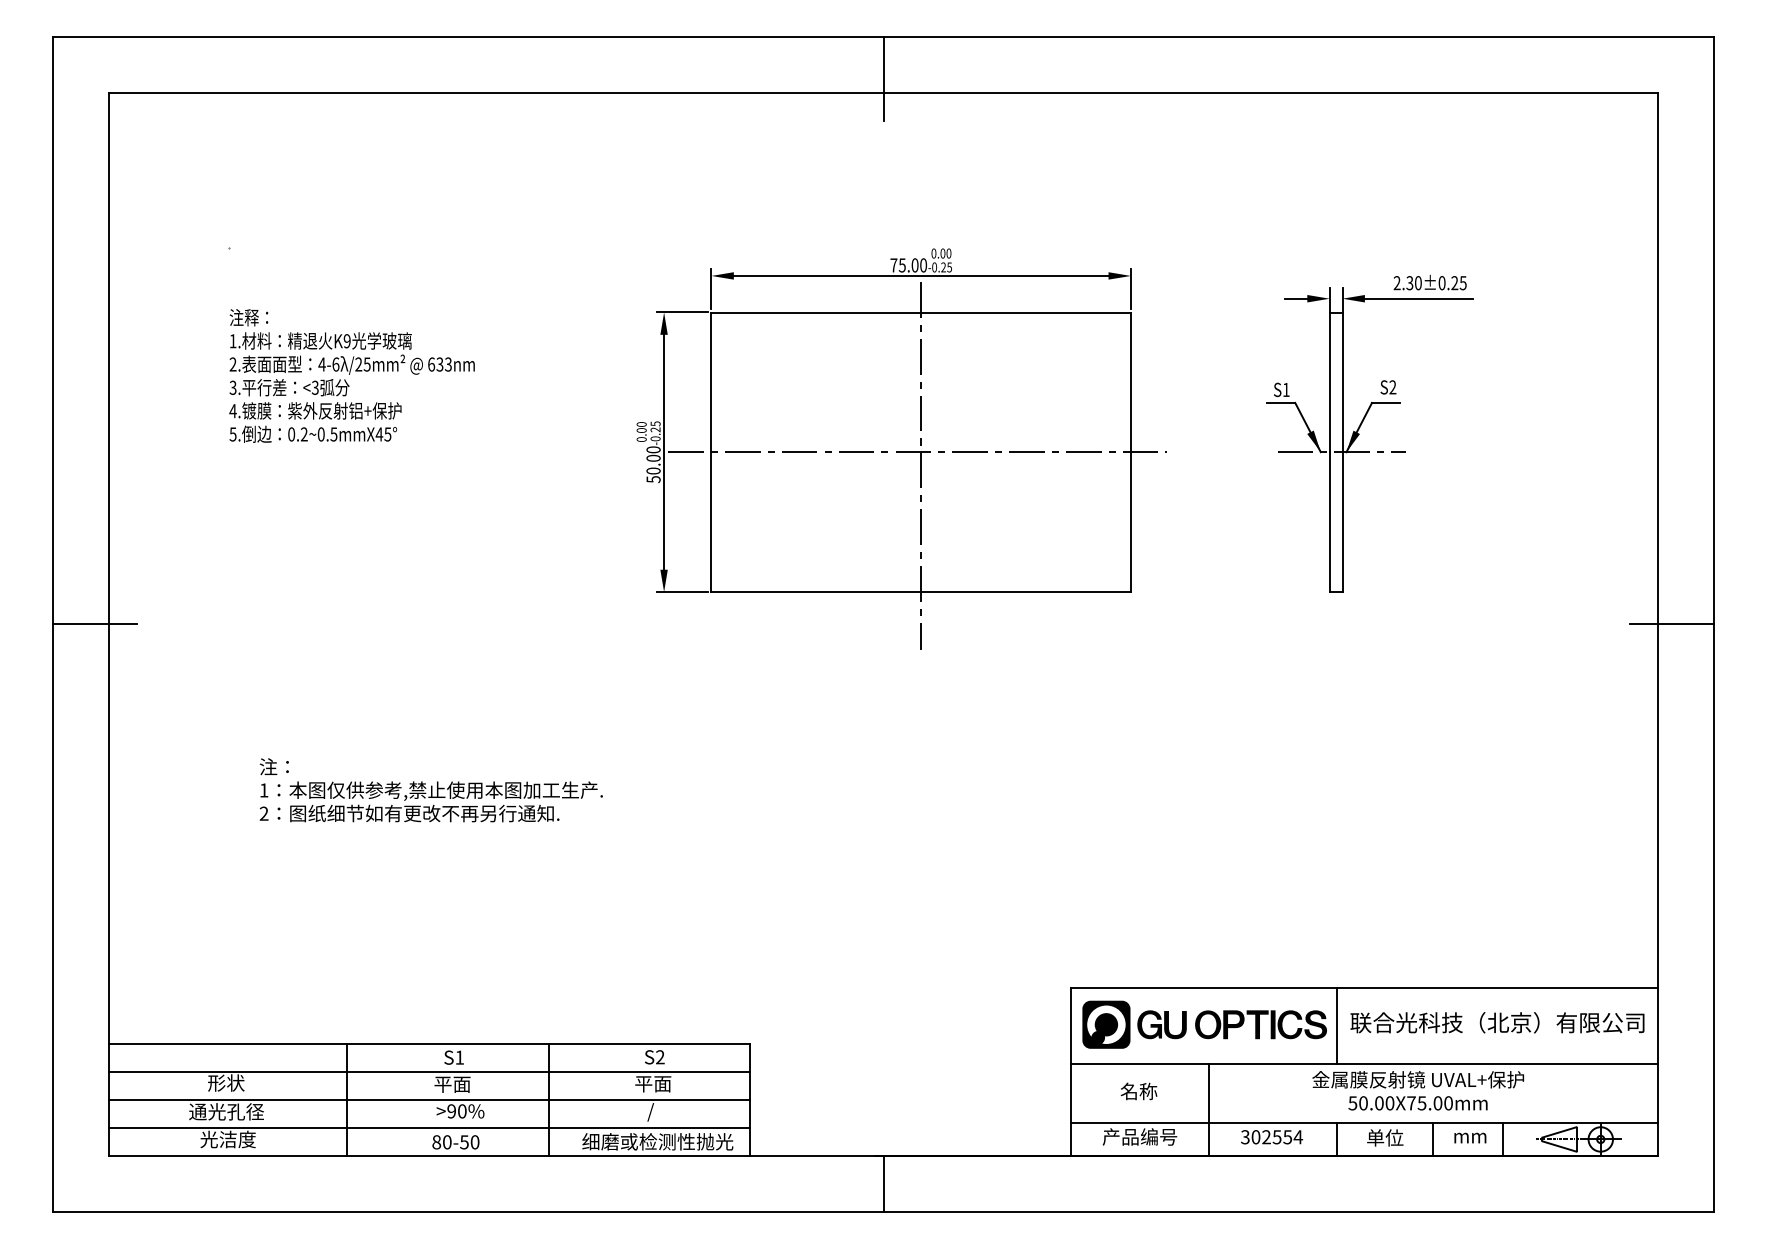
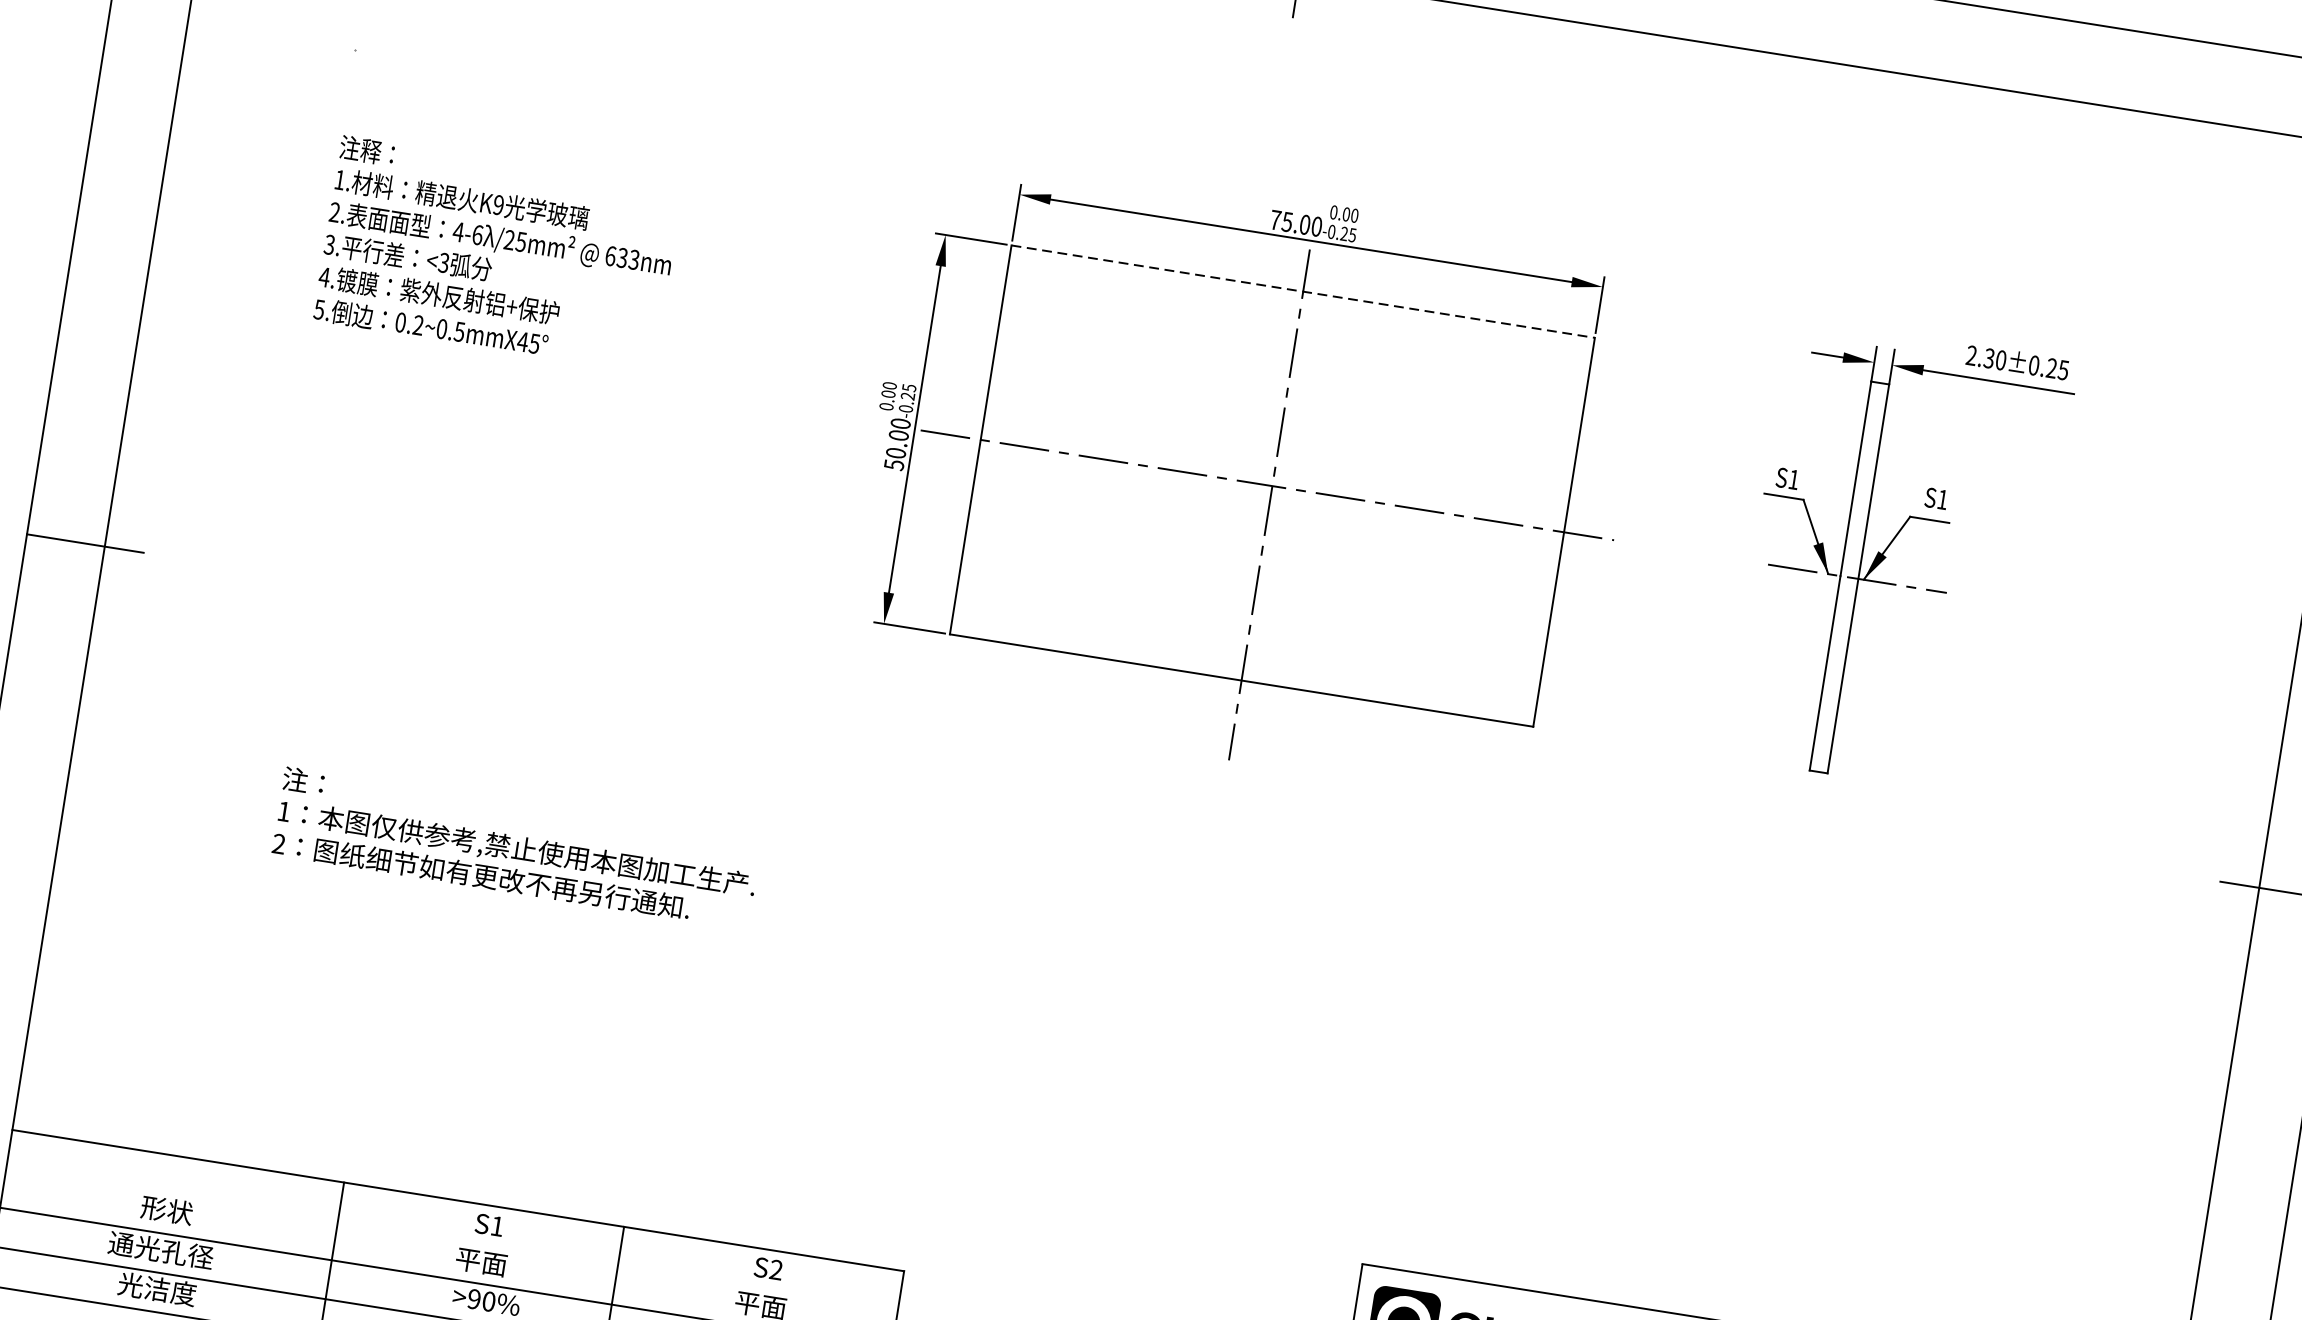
line: (921, 312) -> (1303, 291), solid -> dashed
text: (1392, 387) -> (1942, 499), S2 -> S1
line: (429, 1071) -> (452, 1238), removed

